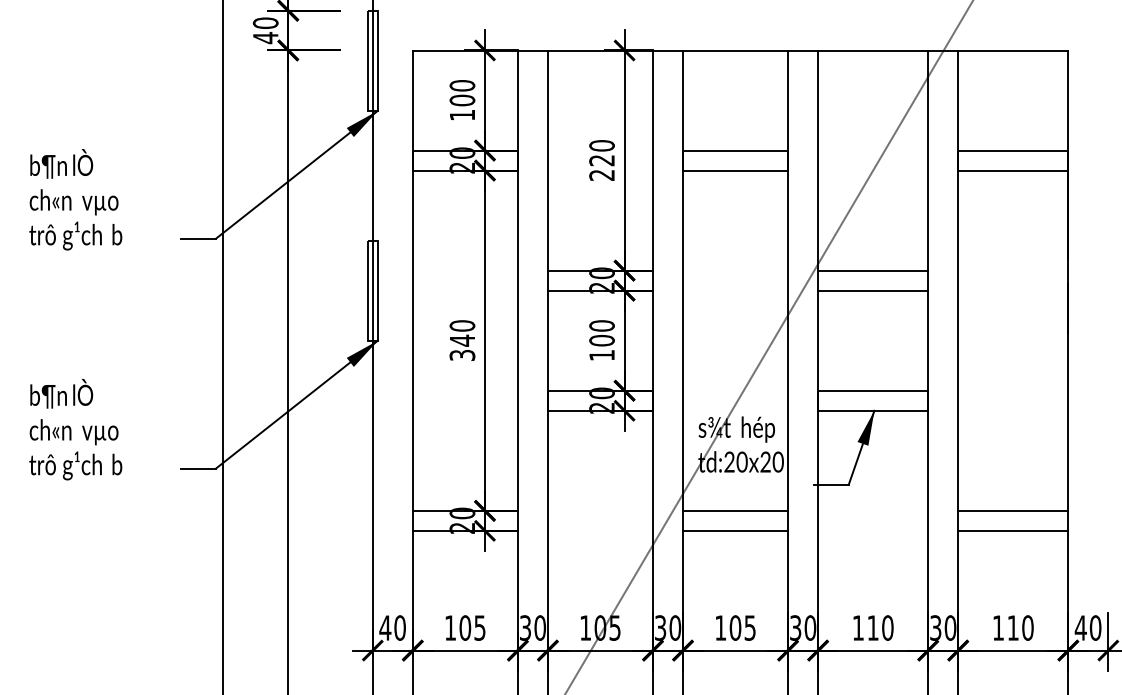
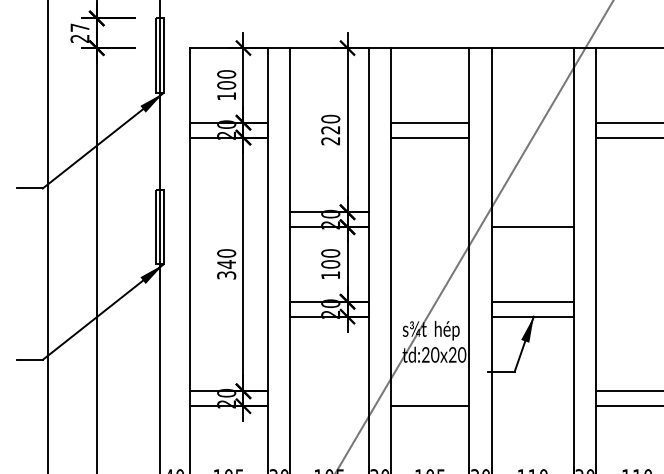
text: (265, 30) -> (79, 33), 40 -> 27
line: (873, 270) -> (533, 212), removed
line: (735, 510) -> (430, 391), removed

